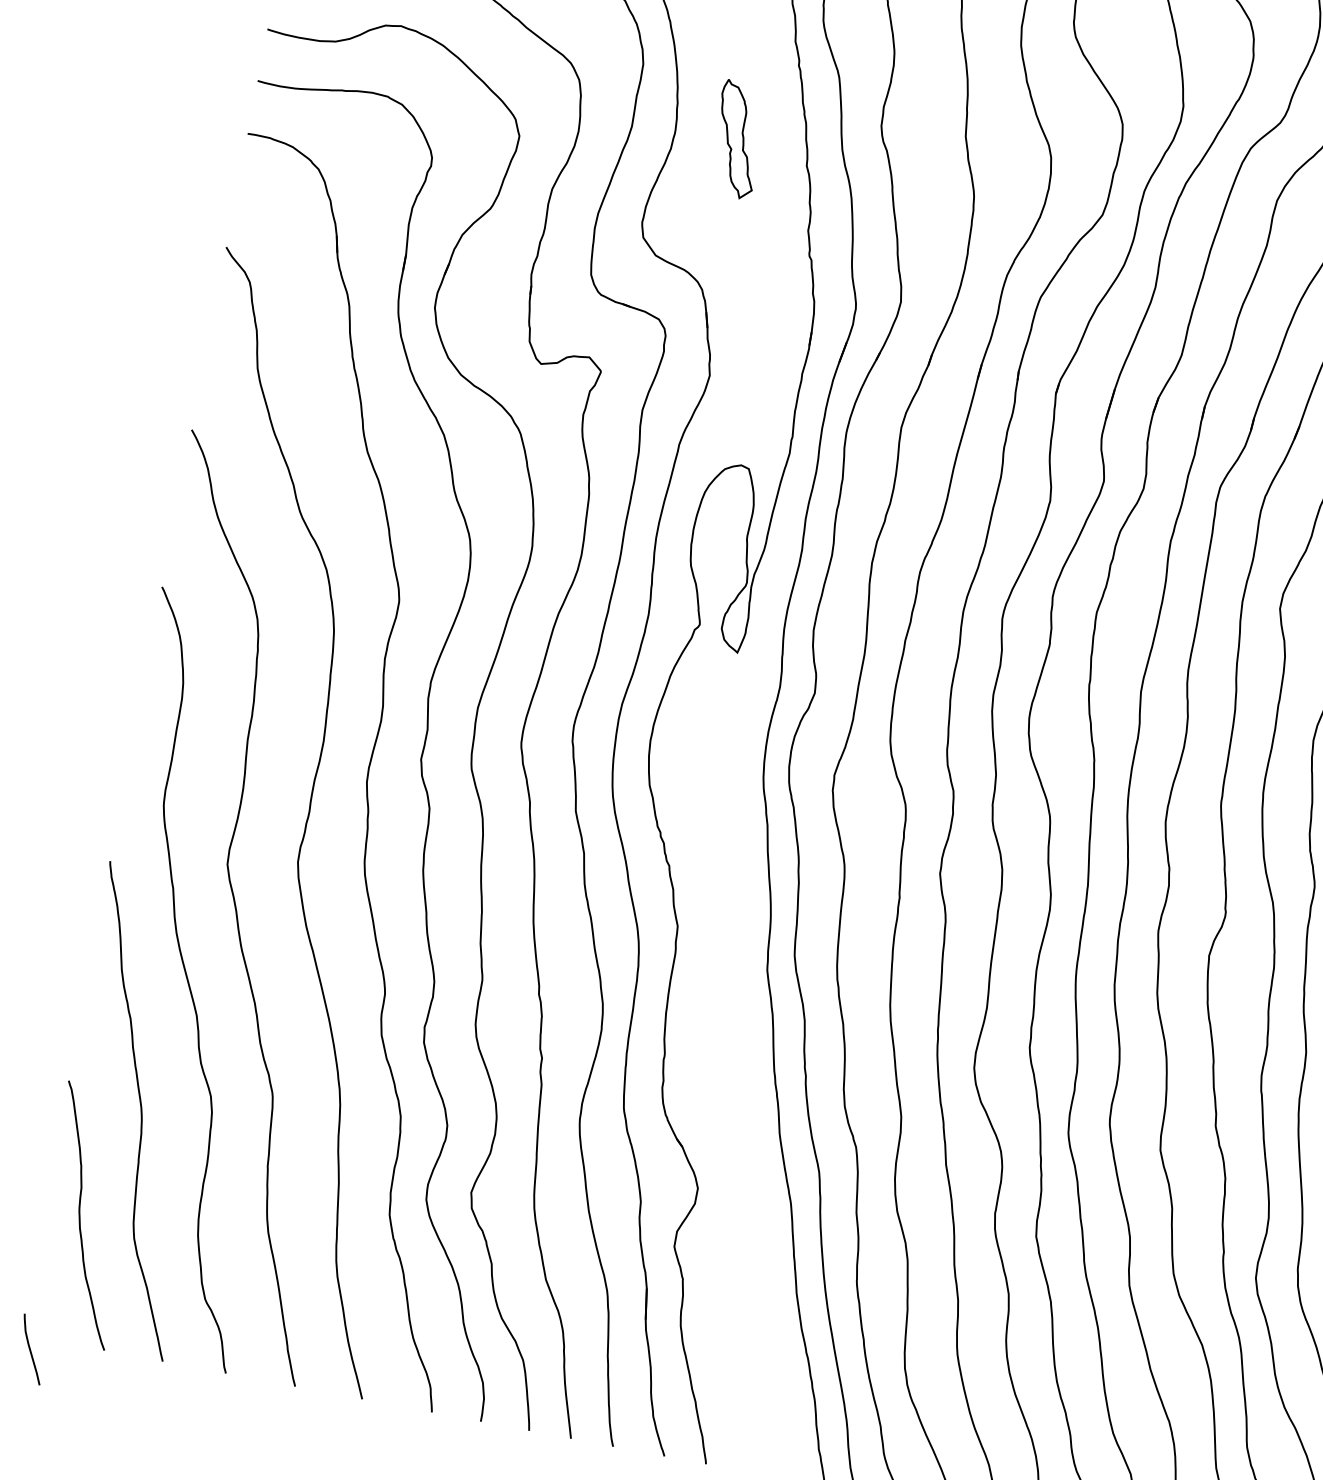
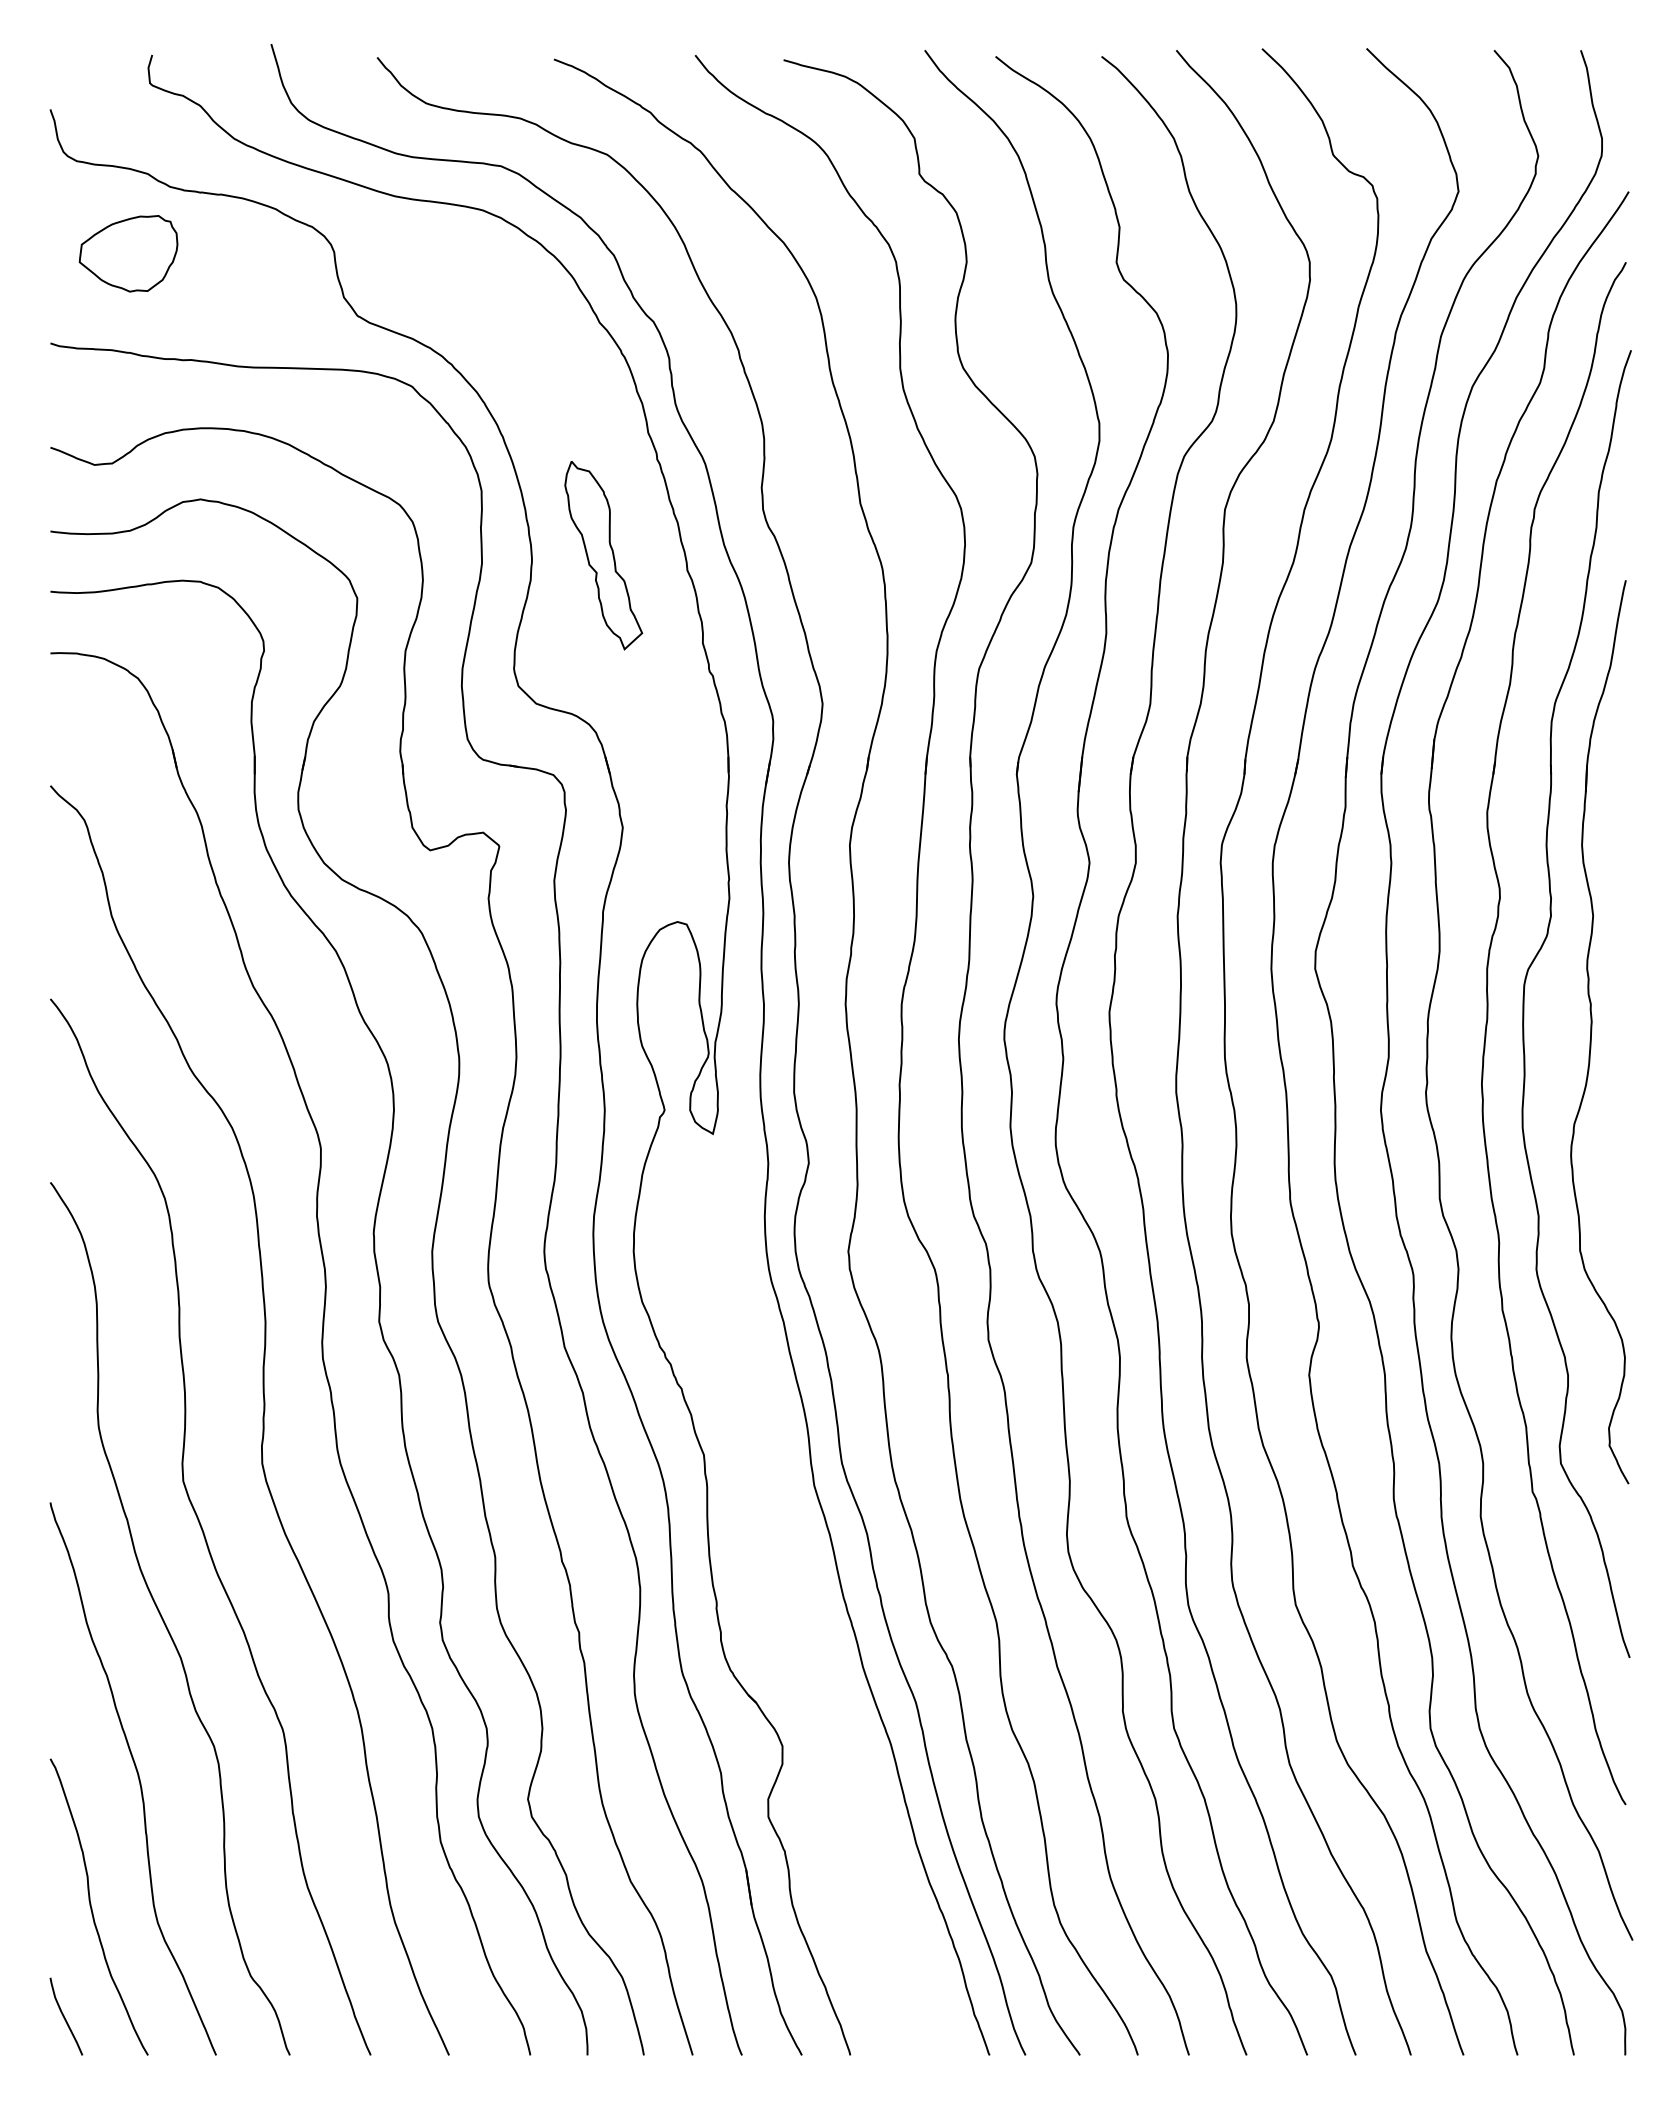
part: (737, 139) -> (603, 555), size x1.43
curve: (31, 1350) -> (65, 2017), moved

